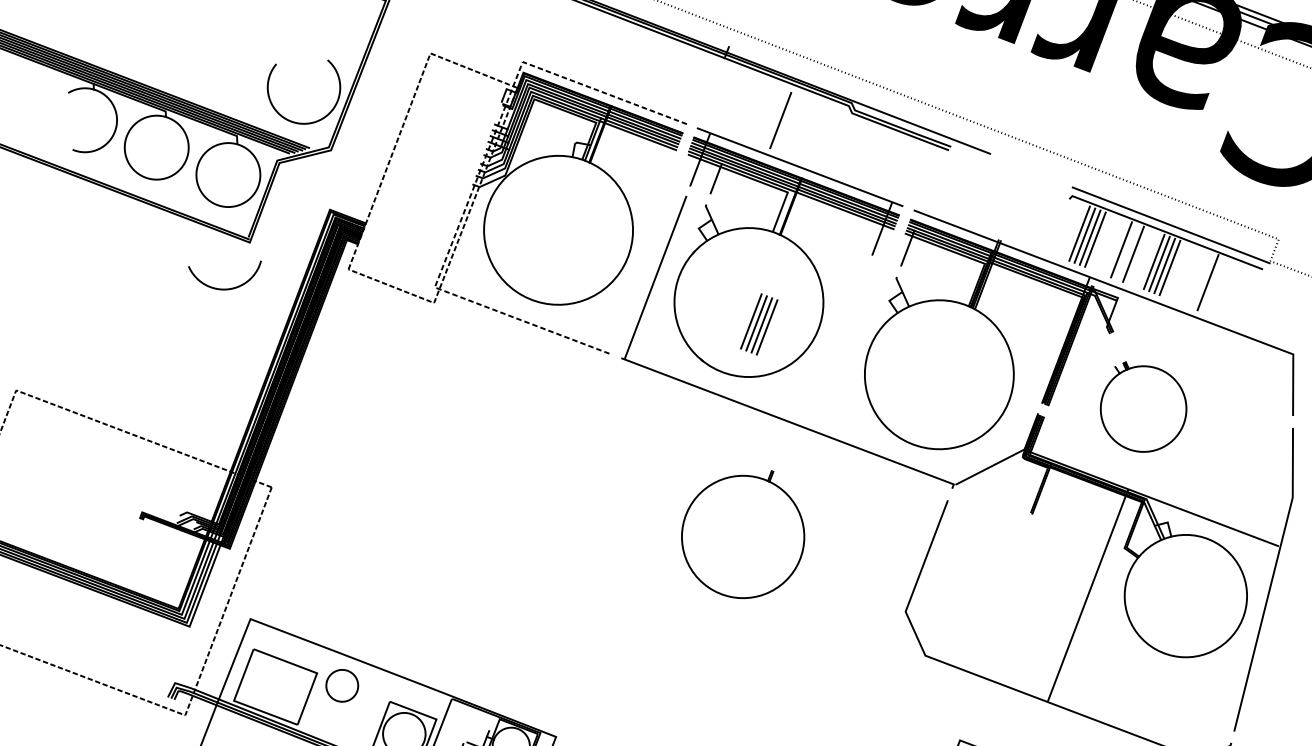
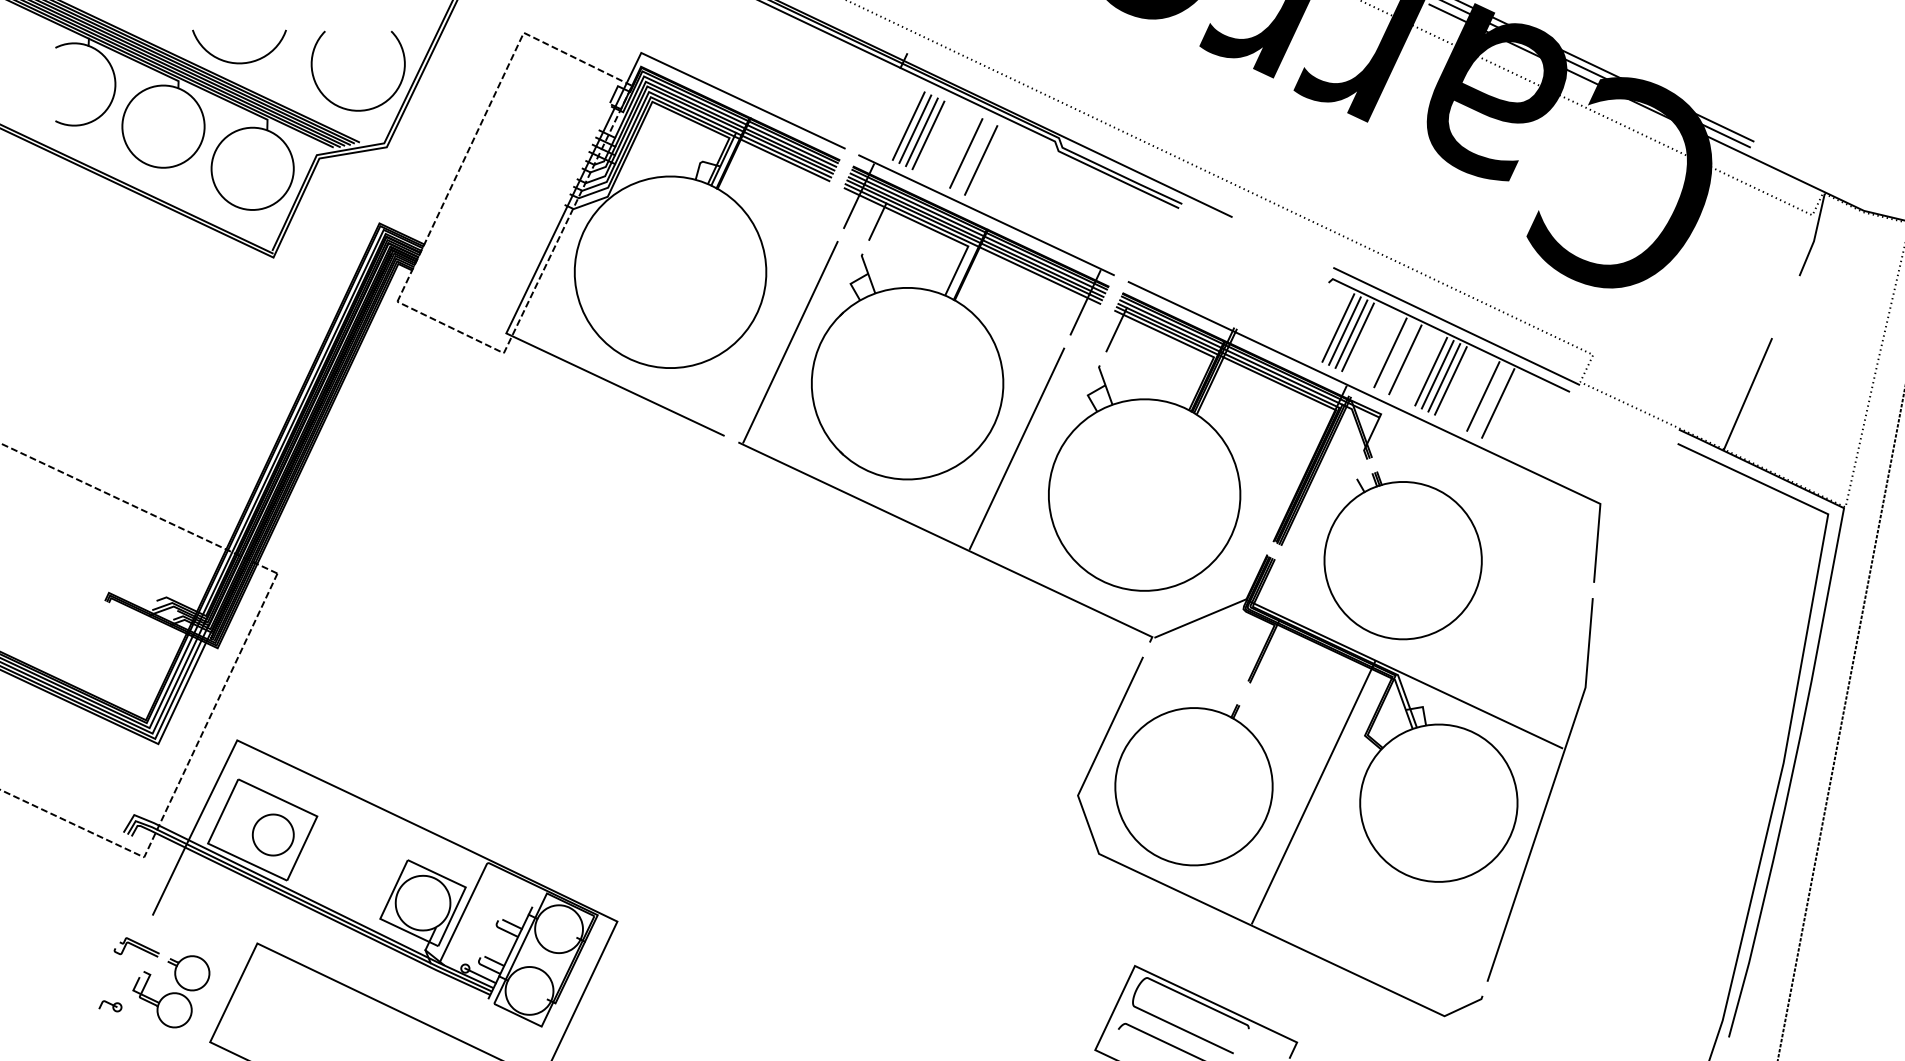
line: (792, 125) -> (981, 160), added
line: (476, 180) -> (570, 200), dashed -> solid
line: (1196, 278) -> (1483, 396), added
curve: (226, 288) -> (239, 62), moved
part: (759, 324) -> (918, 130), moved
line: (837, 346) -> (1016, 448), added
part: (1142, 406) -> (1402, 555), size x1.43
part: (742, 536) -> (1193, 785), moved
part: (341, 685) -> (272, 834), moved

